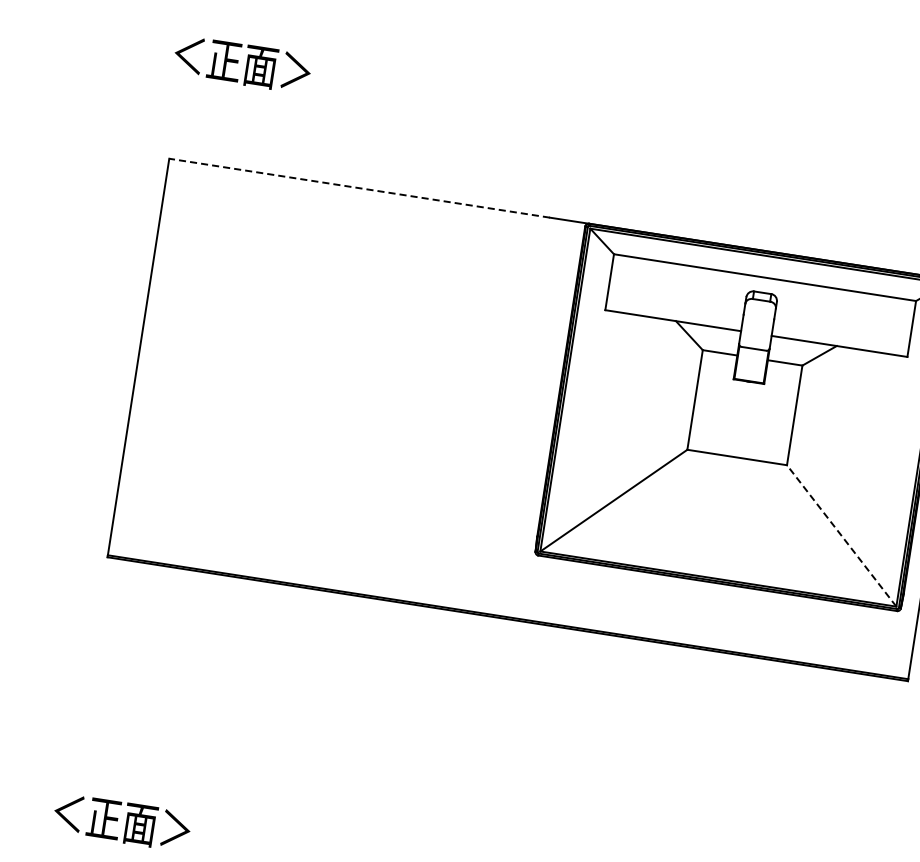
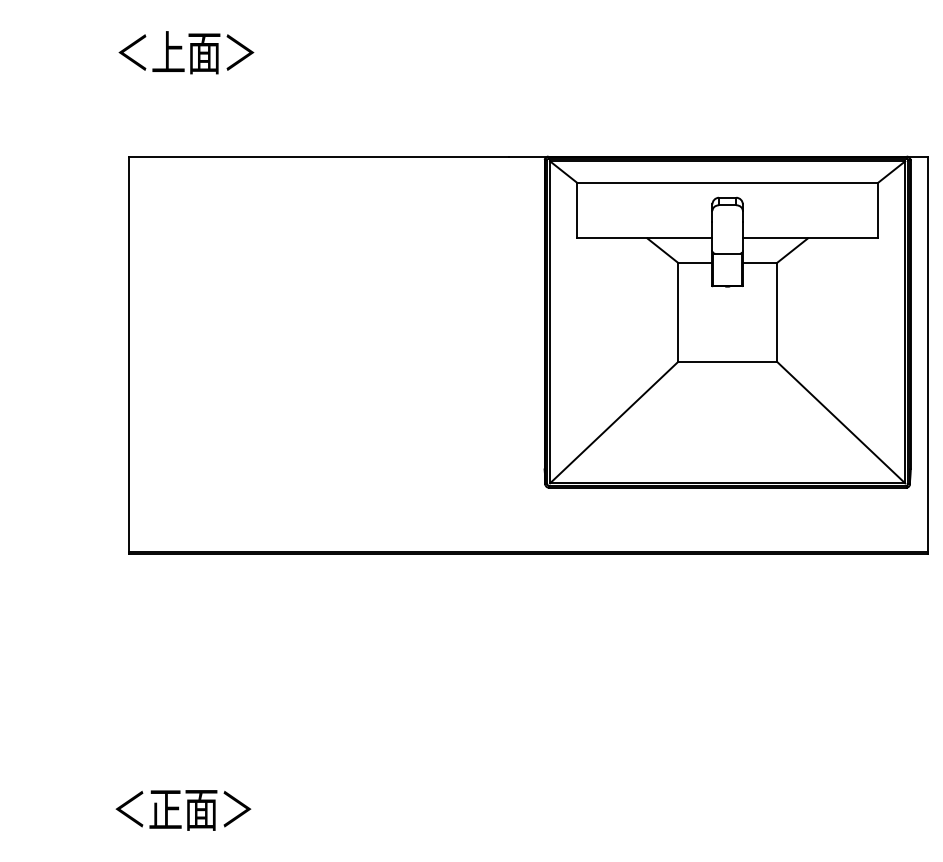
text: (224, 59) -> (168, 51), ＜正面＞ -> ＜上面＞
line: (359, 188) -> (319, 156), dashed -> solid
line: (840, 535) -> (840, 422), dashed -> solid

